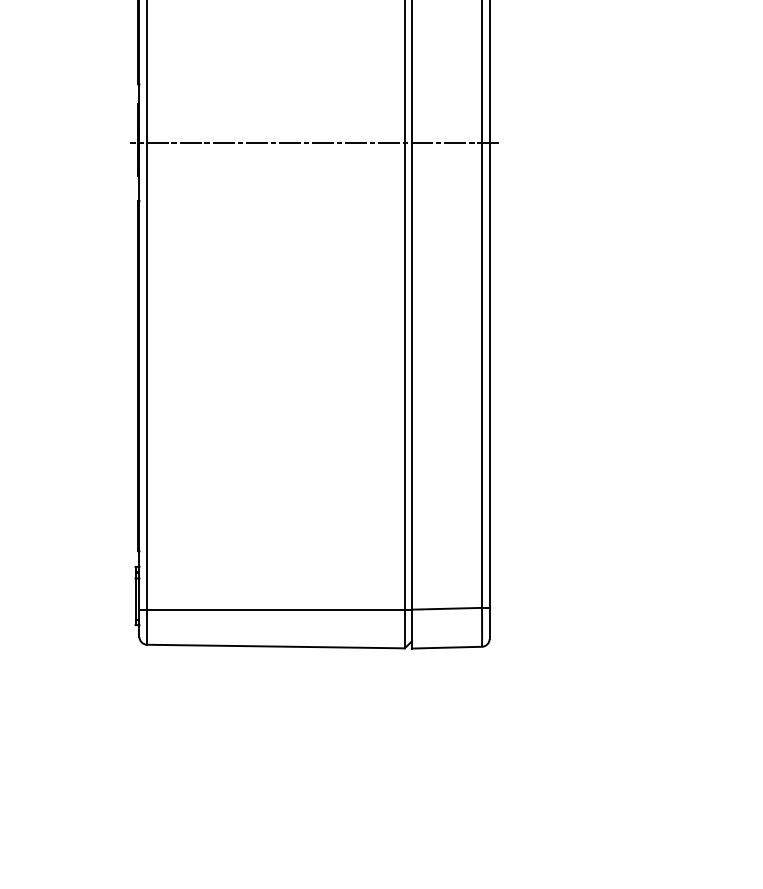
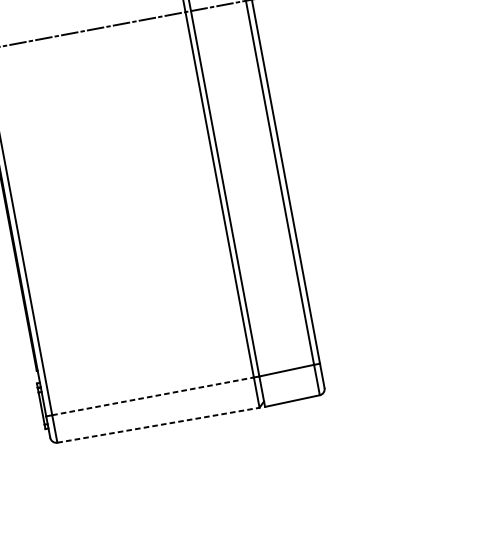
line: (275, 609) -> (152, 396), solid -> dashed
line: (275, 646) -> (158, 425), solid -> dashed

